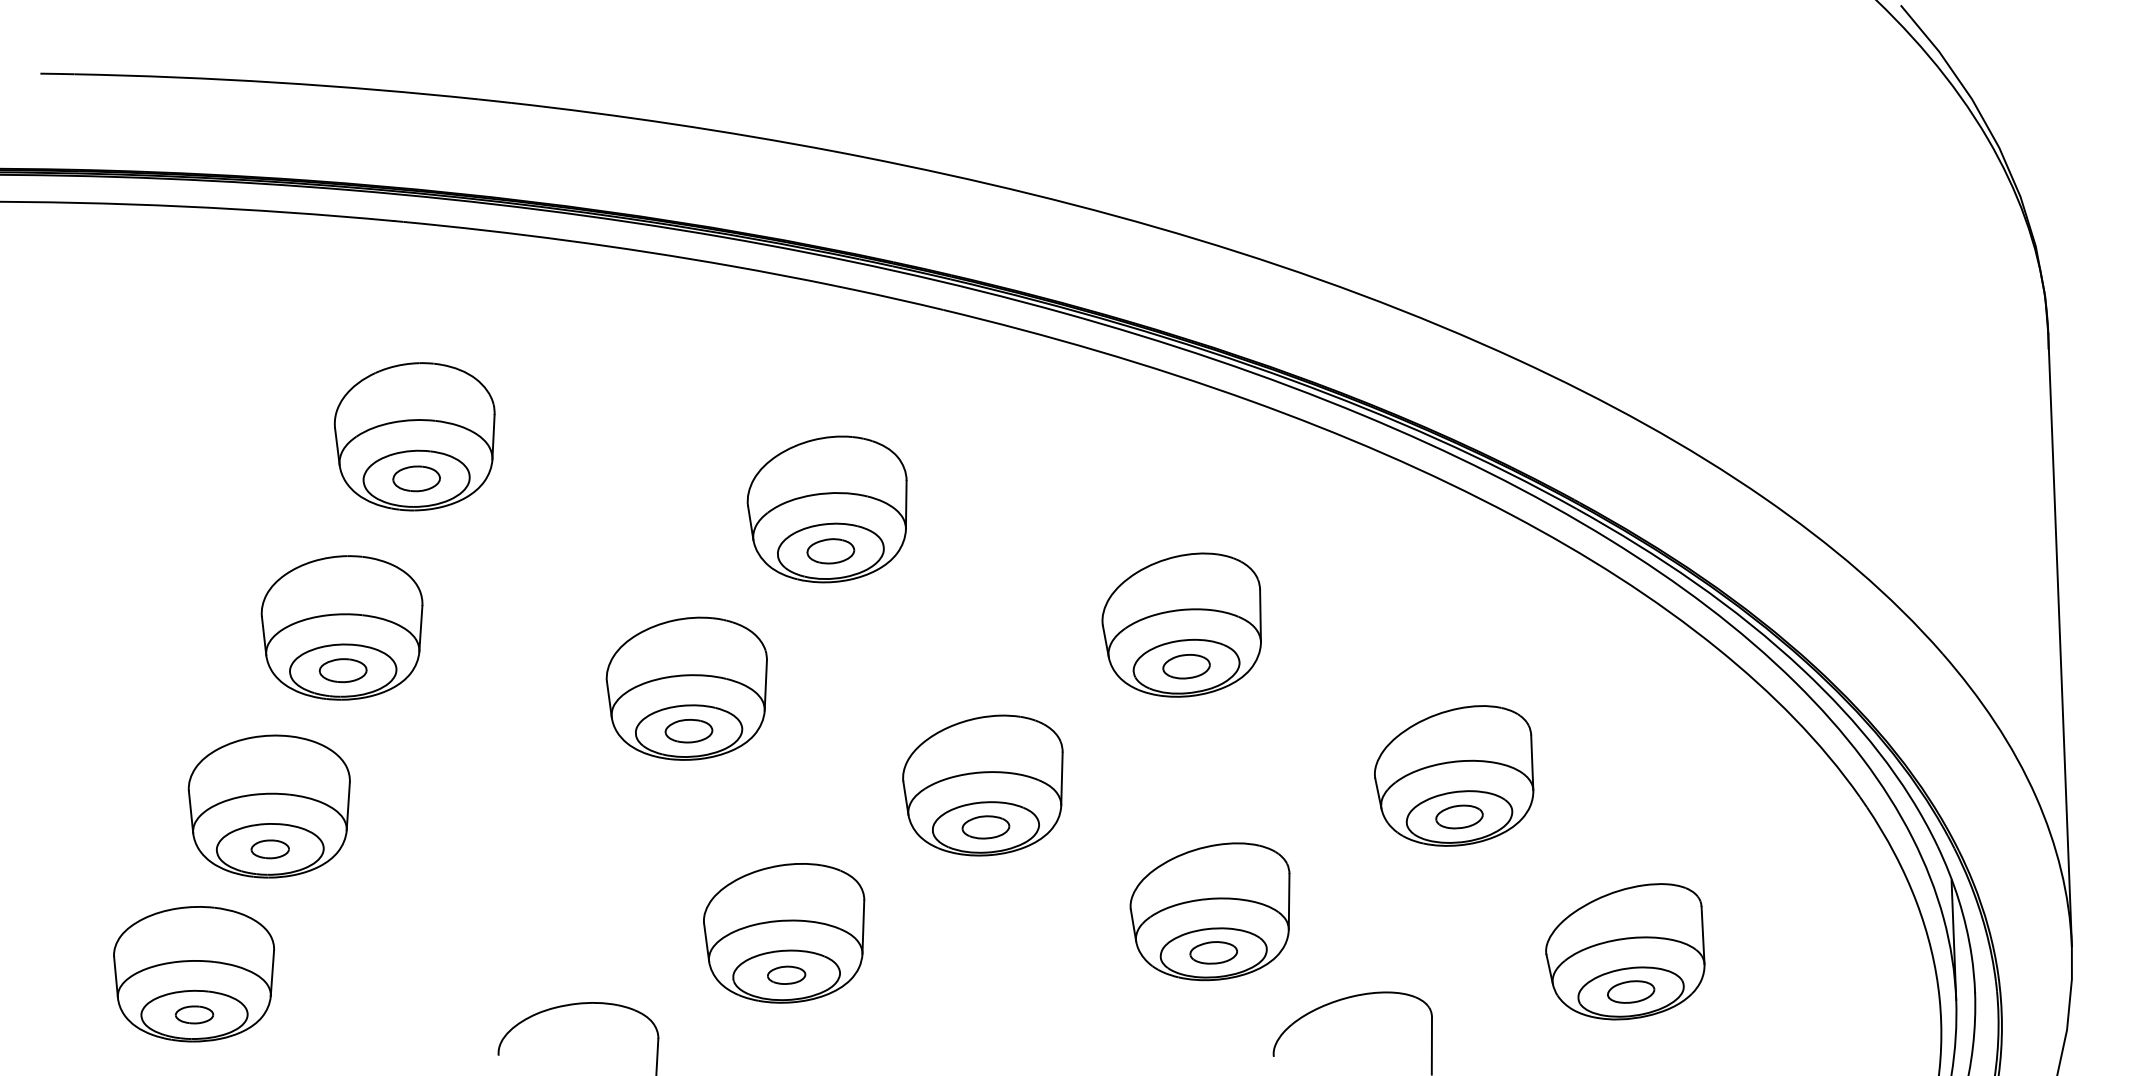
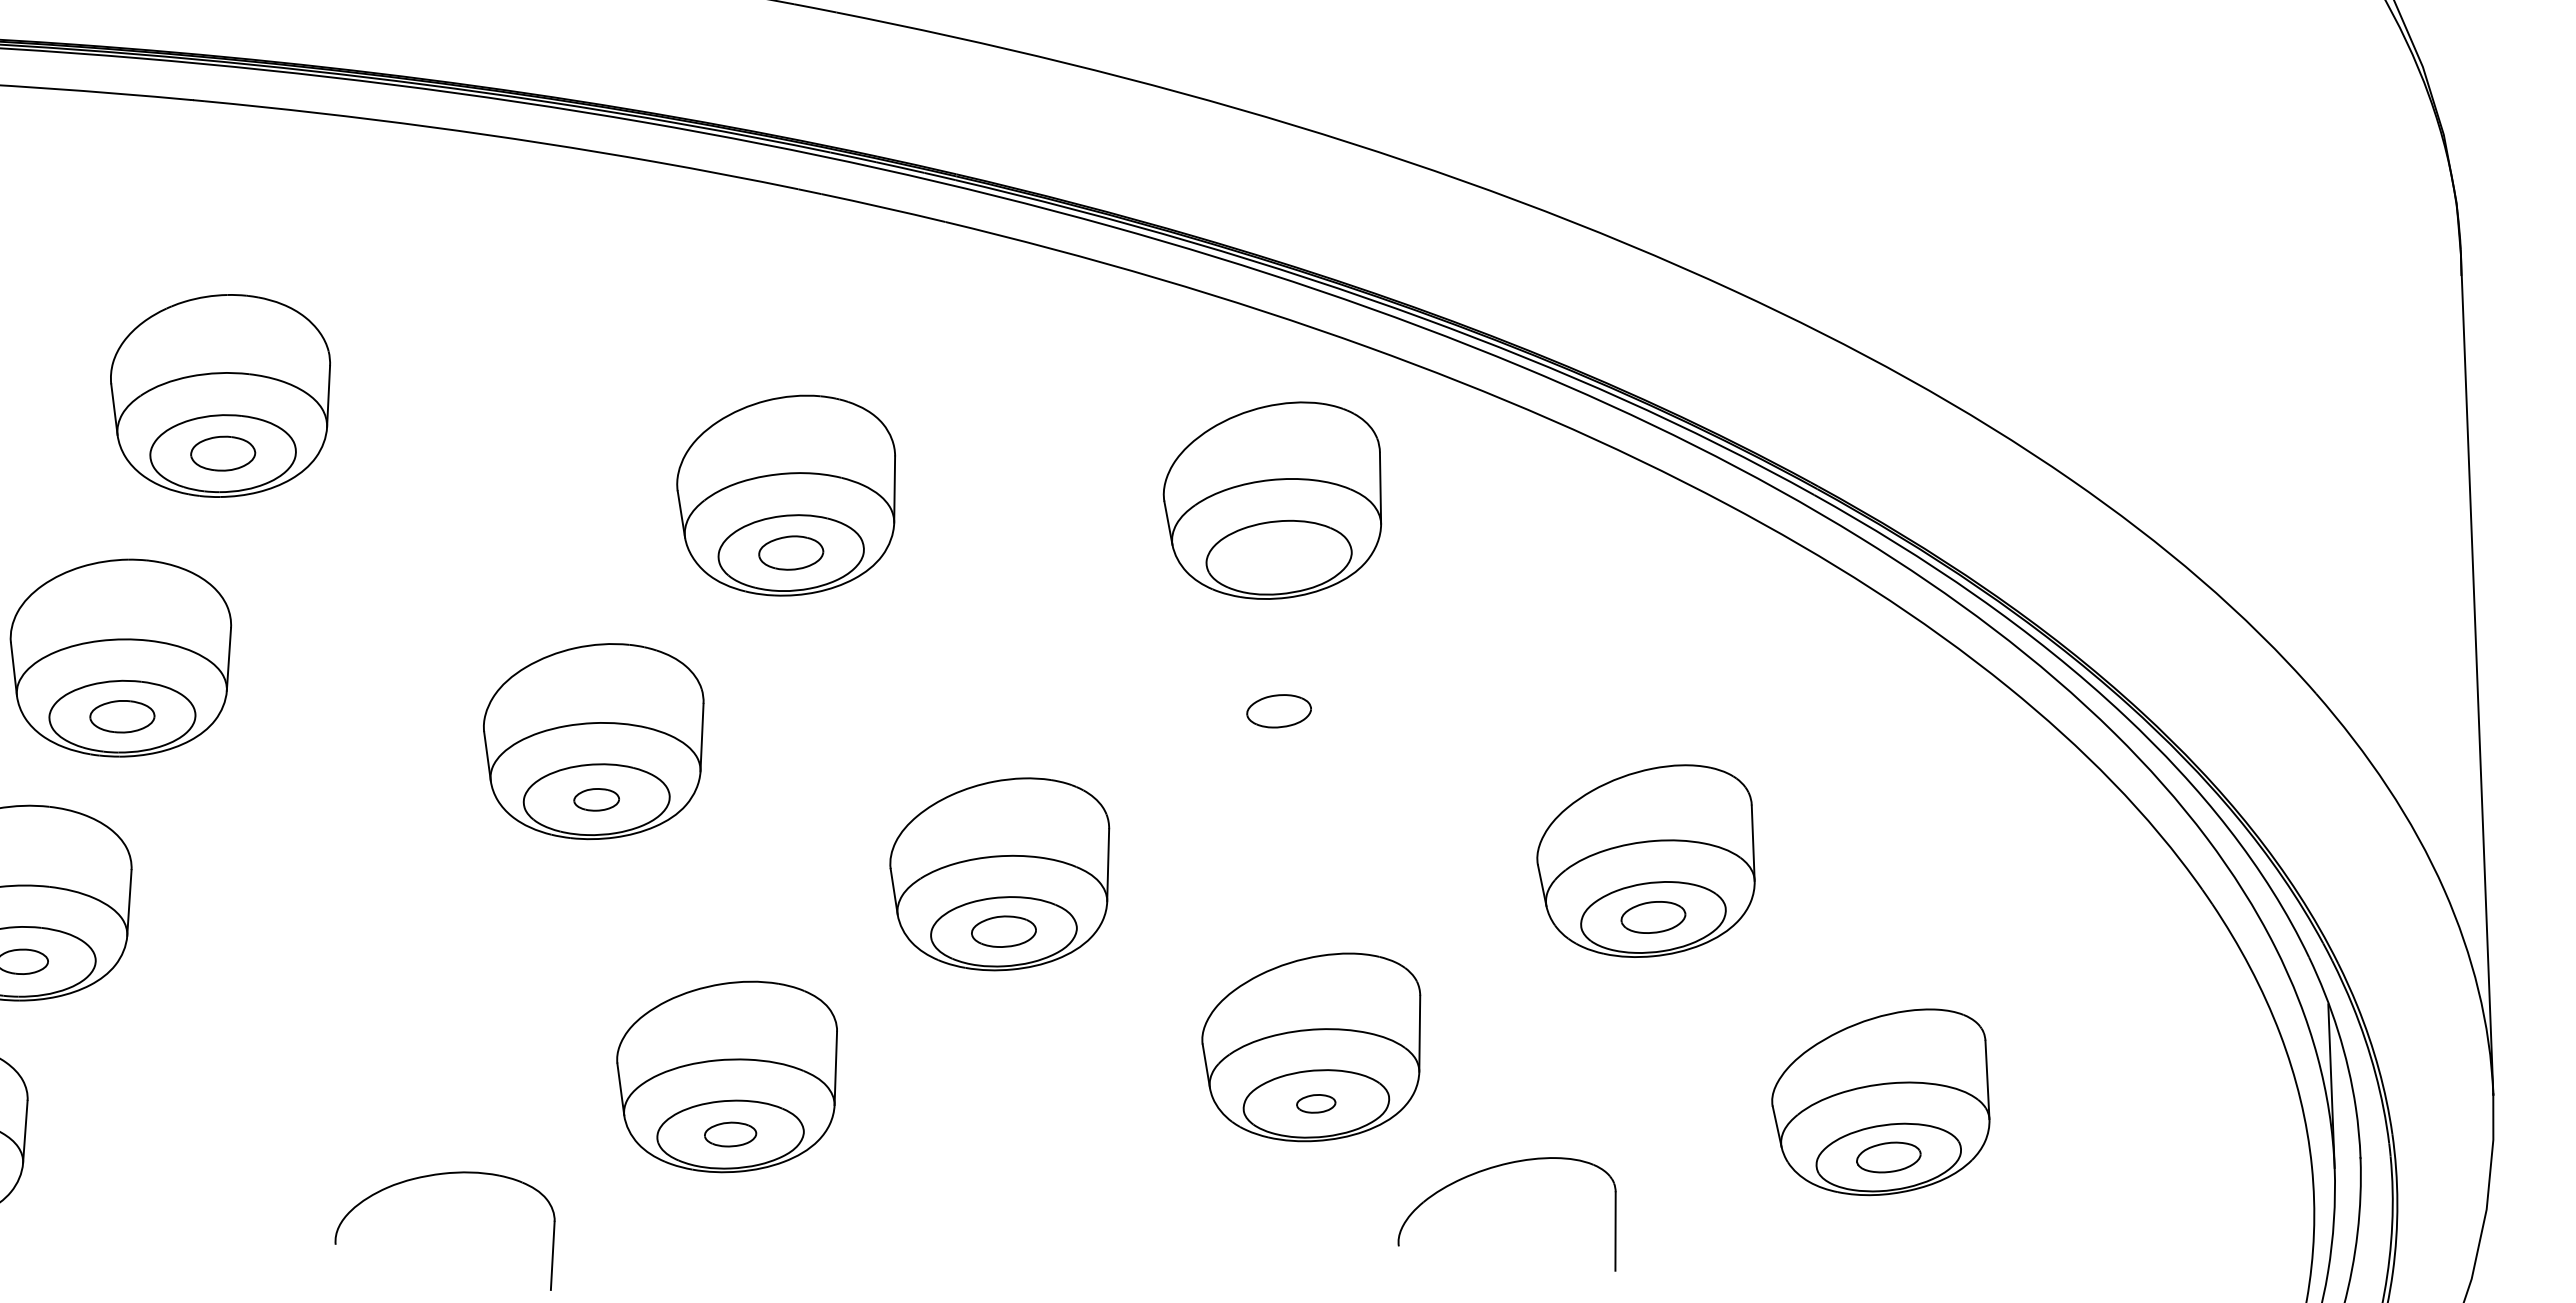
part: (1181, 624) -> (1272, 499), moved
part: (688, 731) -> (595, 800), size x0.7
part: (1213, 952) -> (1316, 1103), size x0.6

